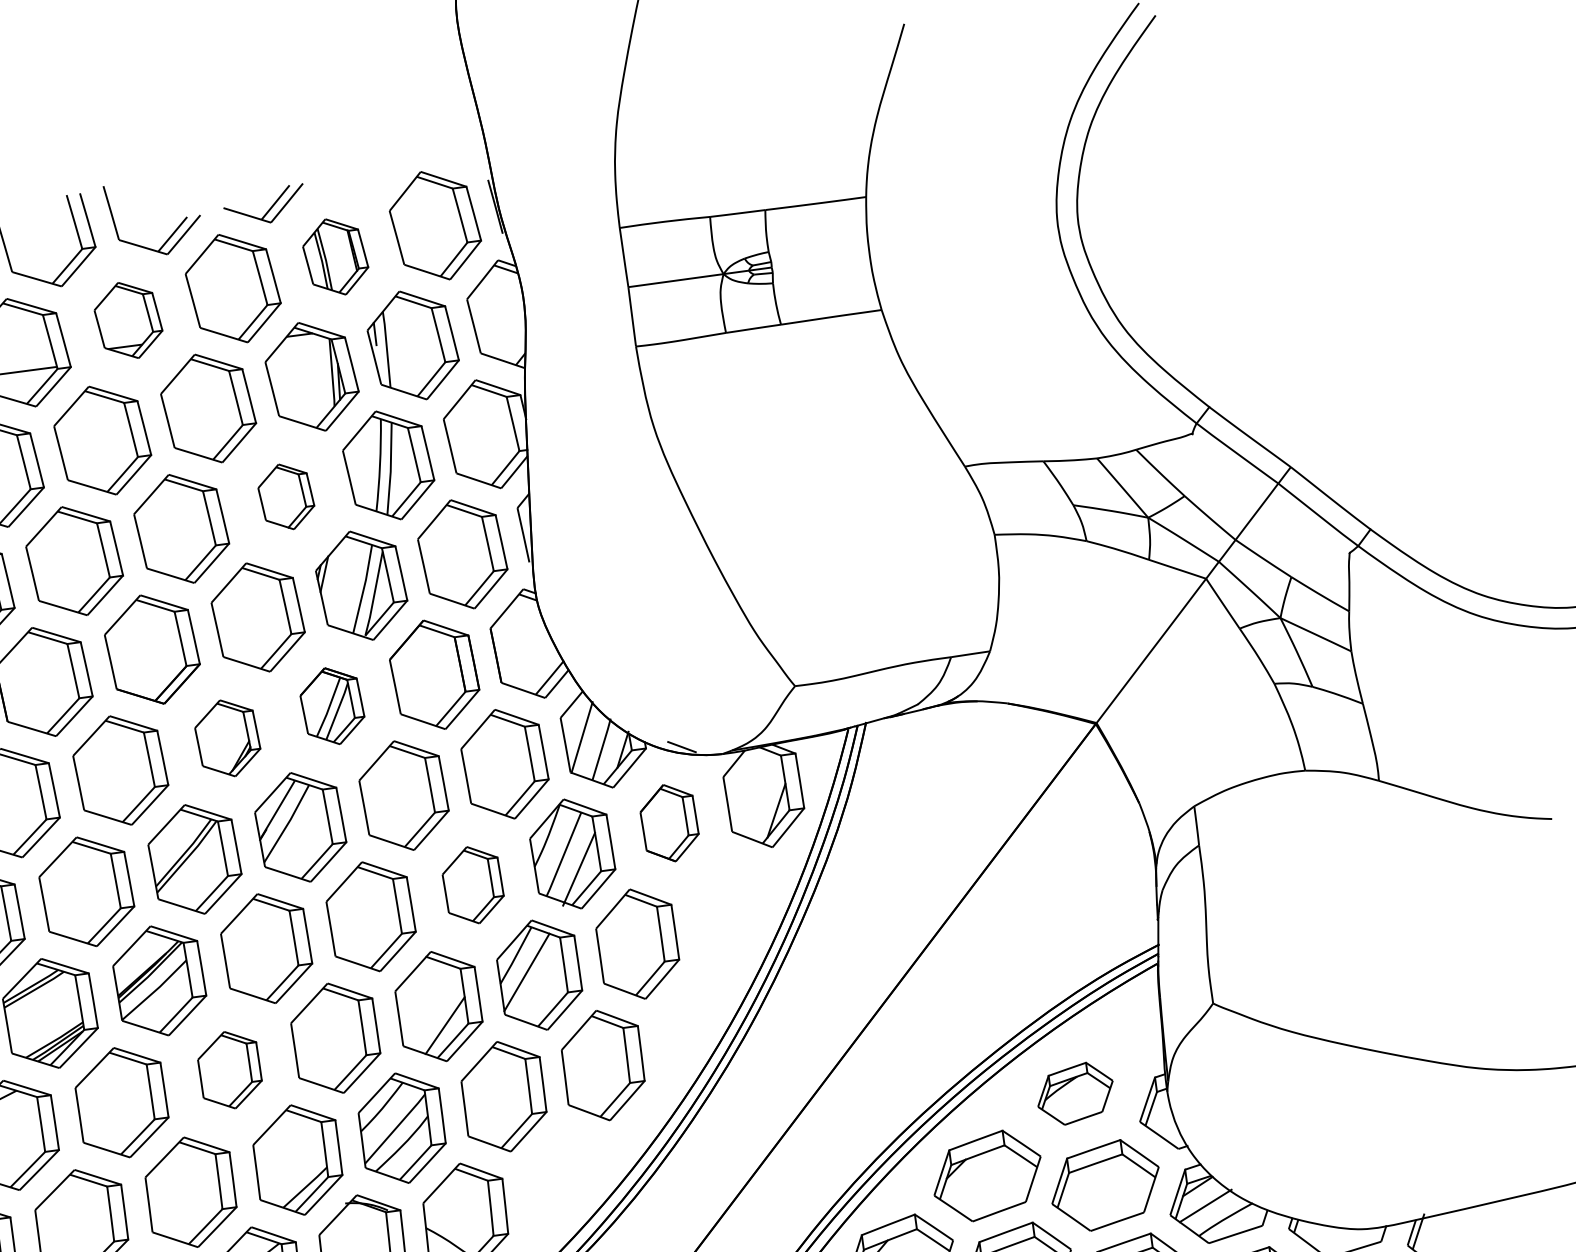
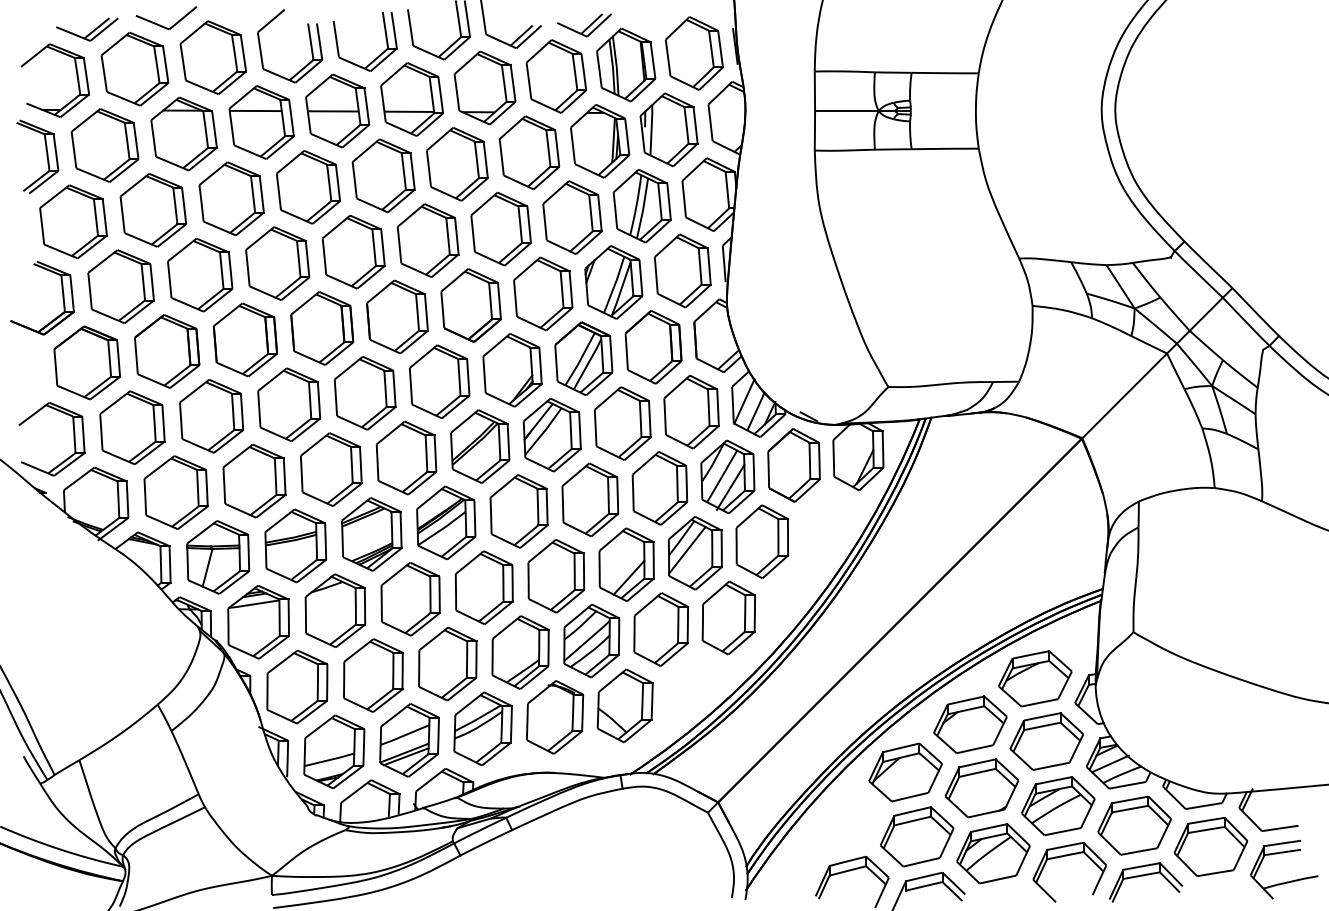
part: (335, 256) -> (626, 64), size x1.43
part: (127, 319) -> (484, 87), size x1.43
part: (286, 496) -> (572, 217), size x1.67
part: (331, 706) -> (583, 358), size x1.43
part: (227, 738) -> (512, 370), size x1.43
part: (668, 823) -> (793, 465), size x1.43
part: (472, 885) -> (659, 488), size x1.43
part: (228, 1070) -> (483, 587), size x1.43
part: (1075, 1093) -> (1035, 678), size x1.43

